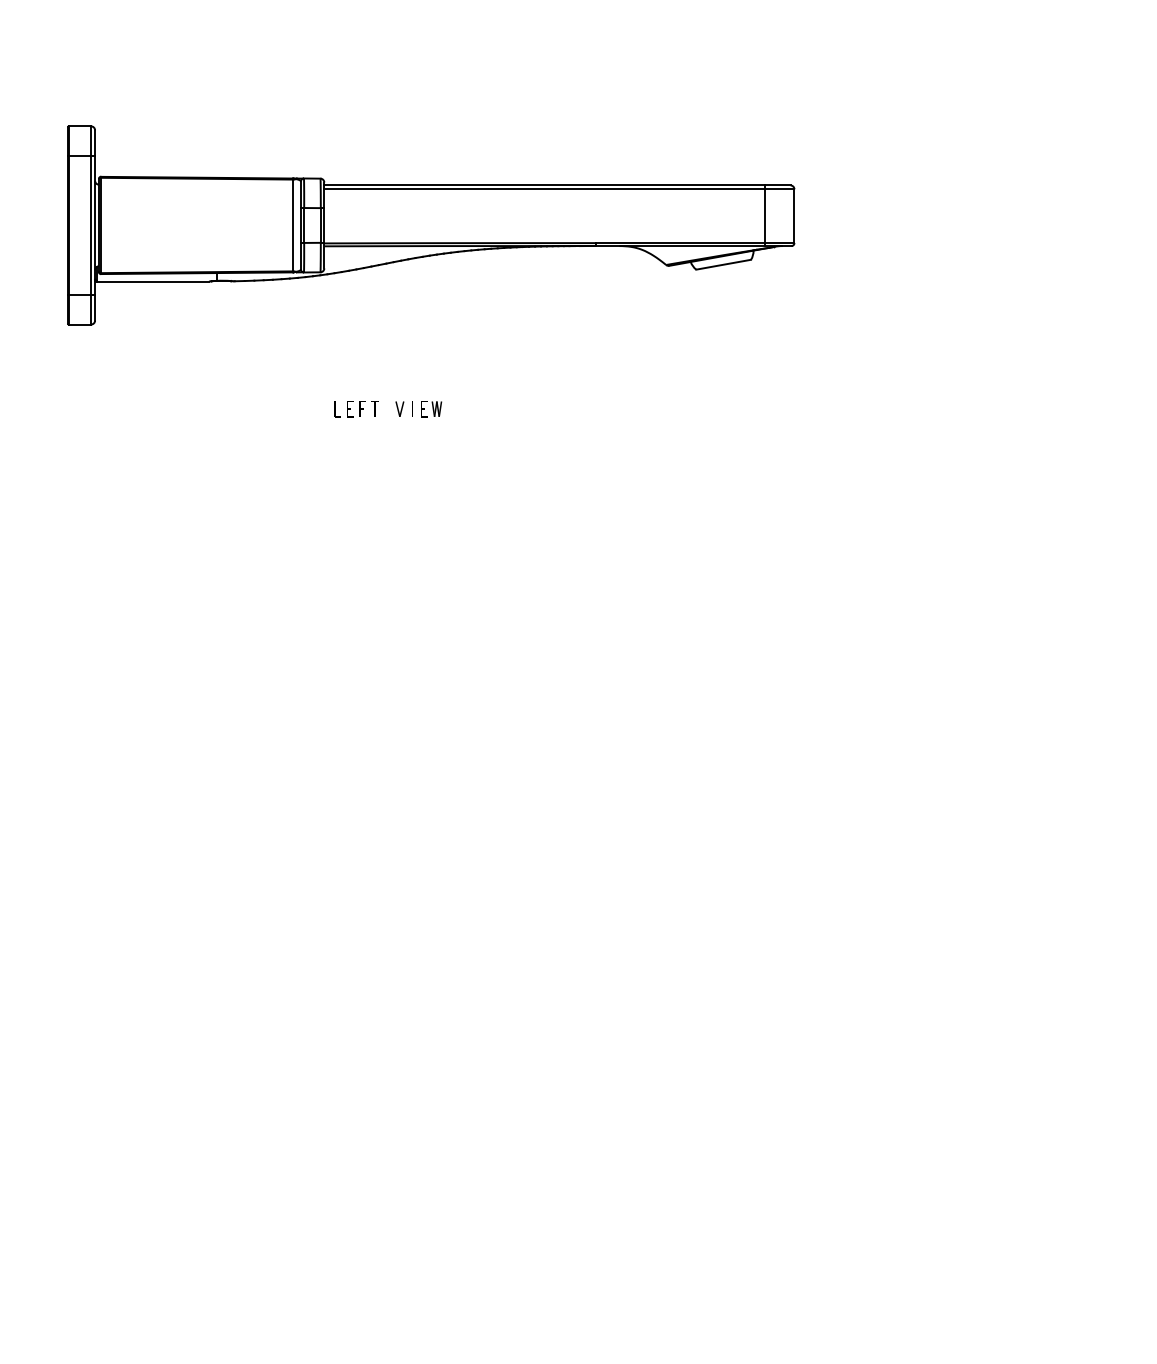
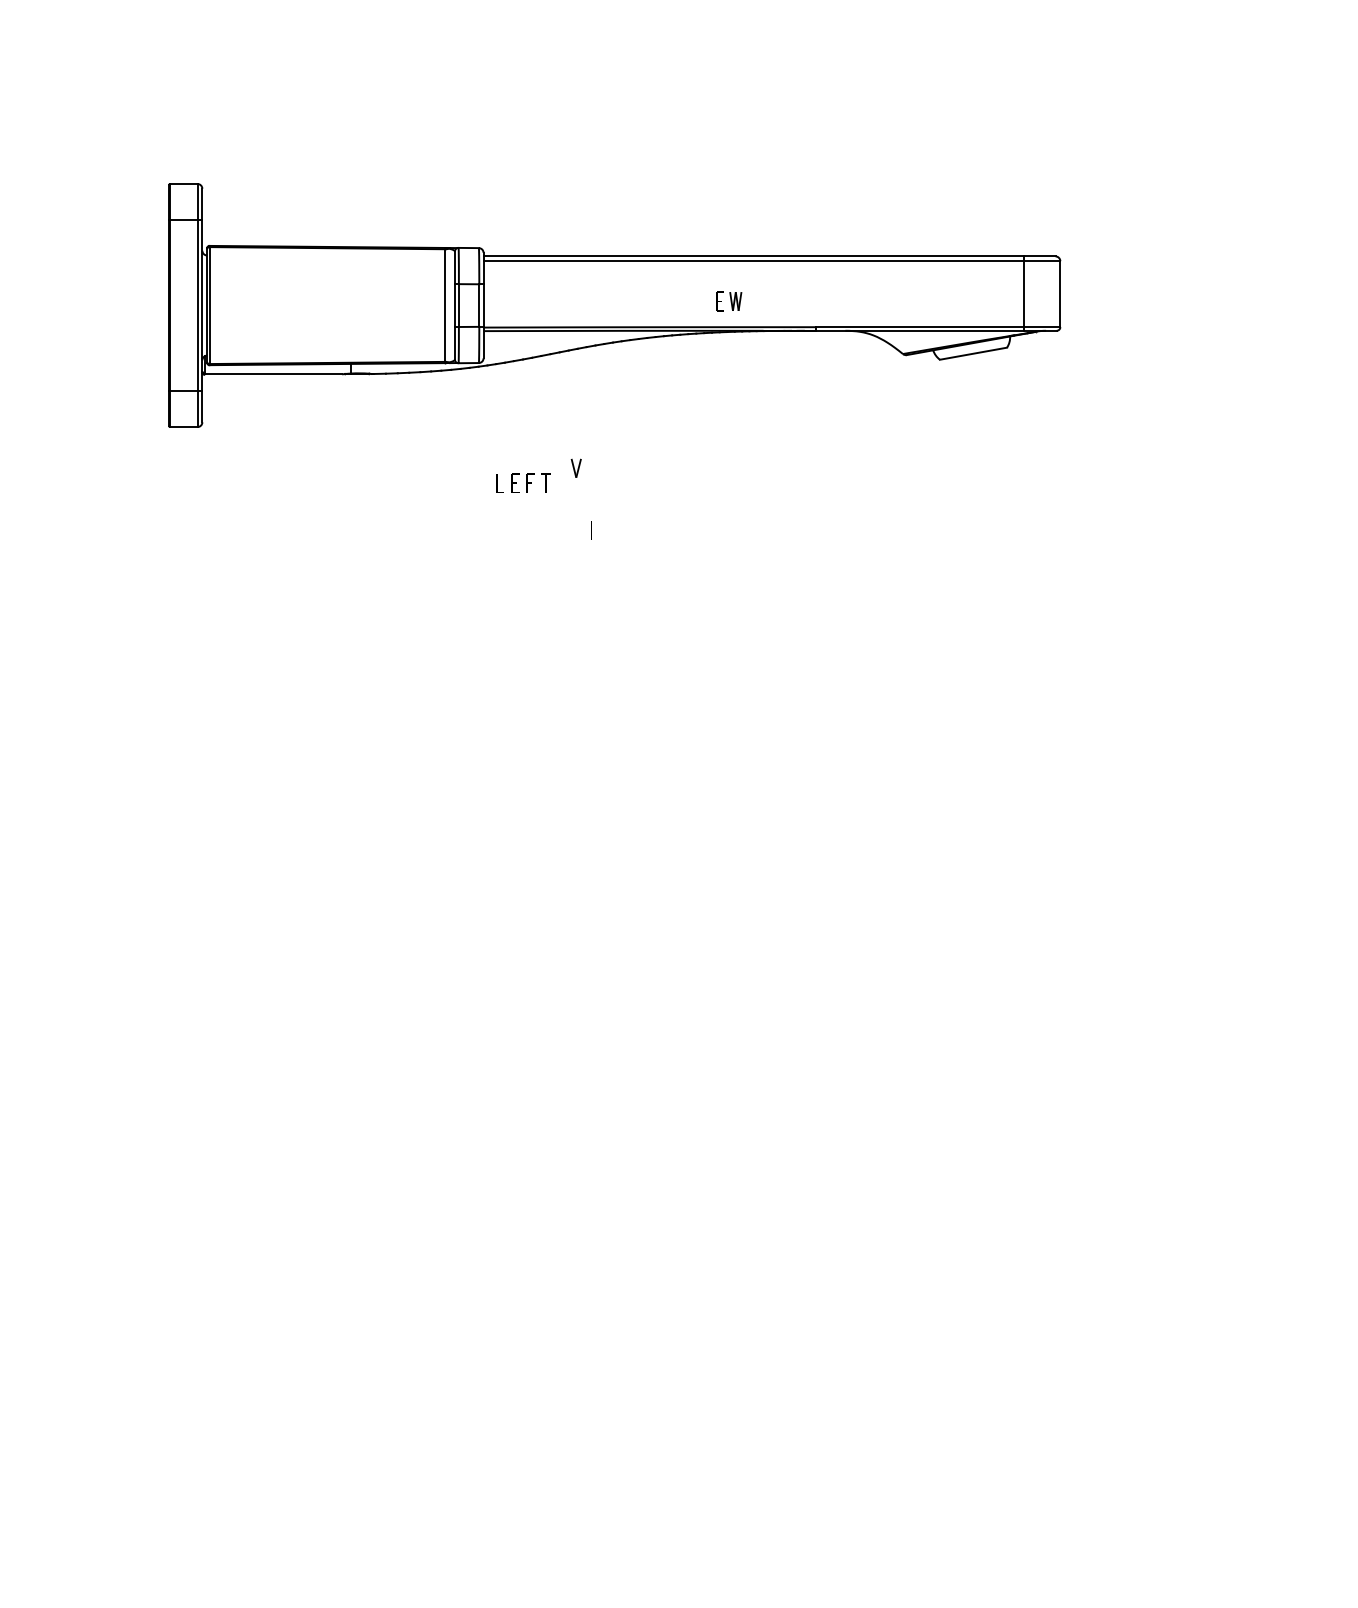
part: (399, 408) -> (575, 467), moved
part: (356, 409) -> (523, 483), moved
part: (431, 409) -> (729, 301), moved

